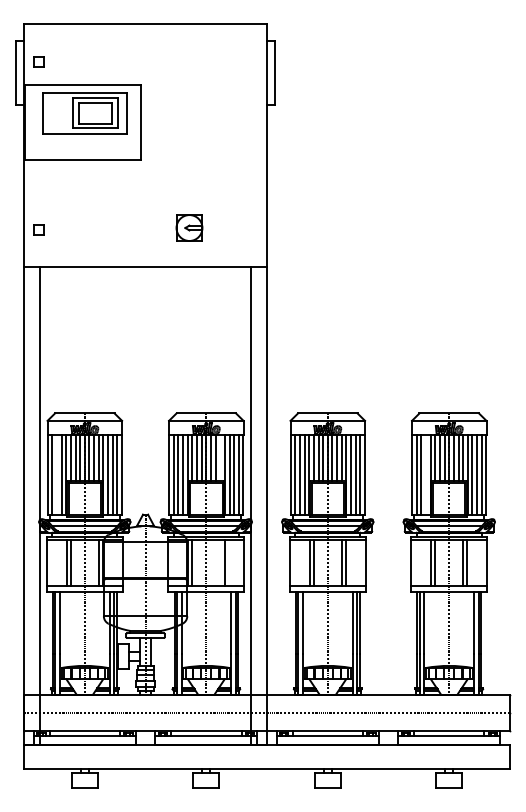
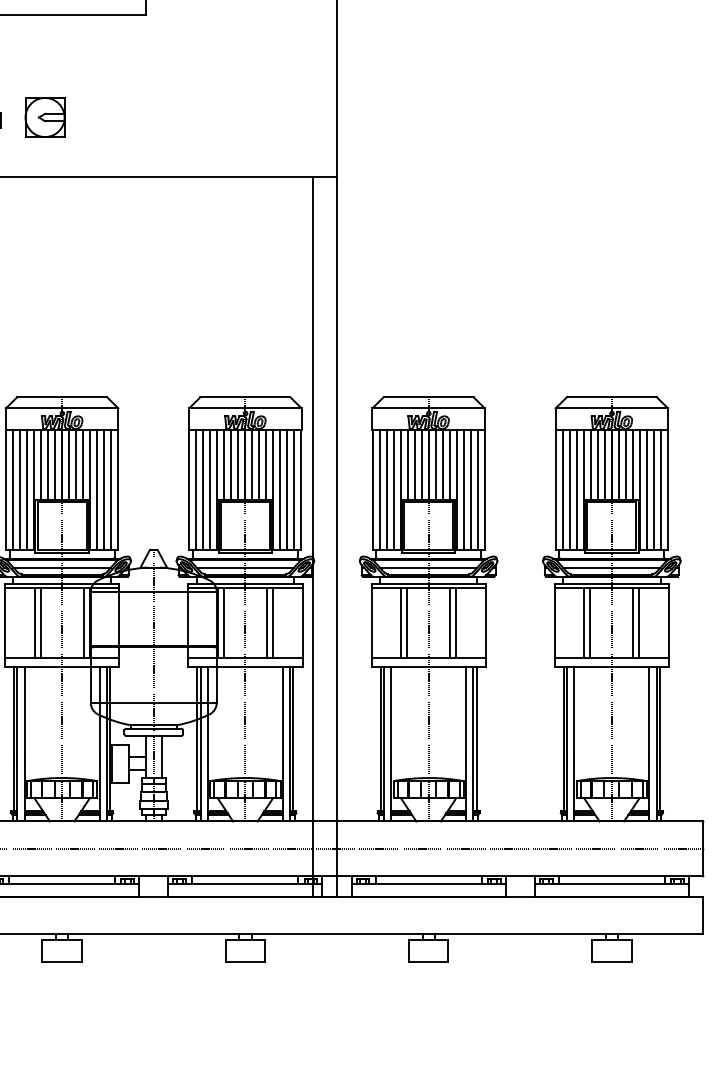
part: (189, 227) -> (45, 116), moved
line: (220, 457) -> (266, 463), added
line: (57, 474) -> (20, 489), added
line: (426, 474) -> (577, 489), added
line: (220, 562) -> (266, 622), added

